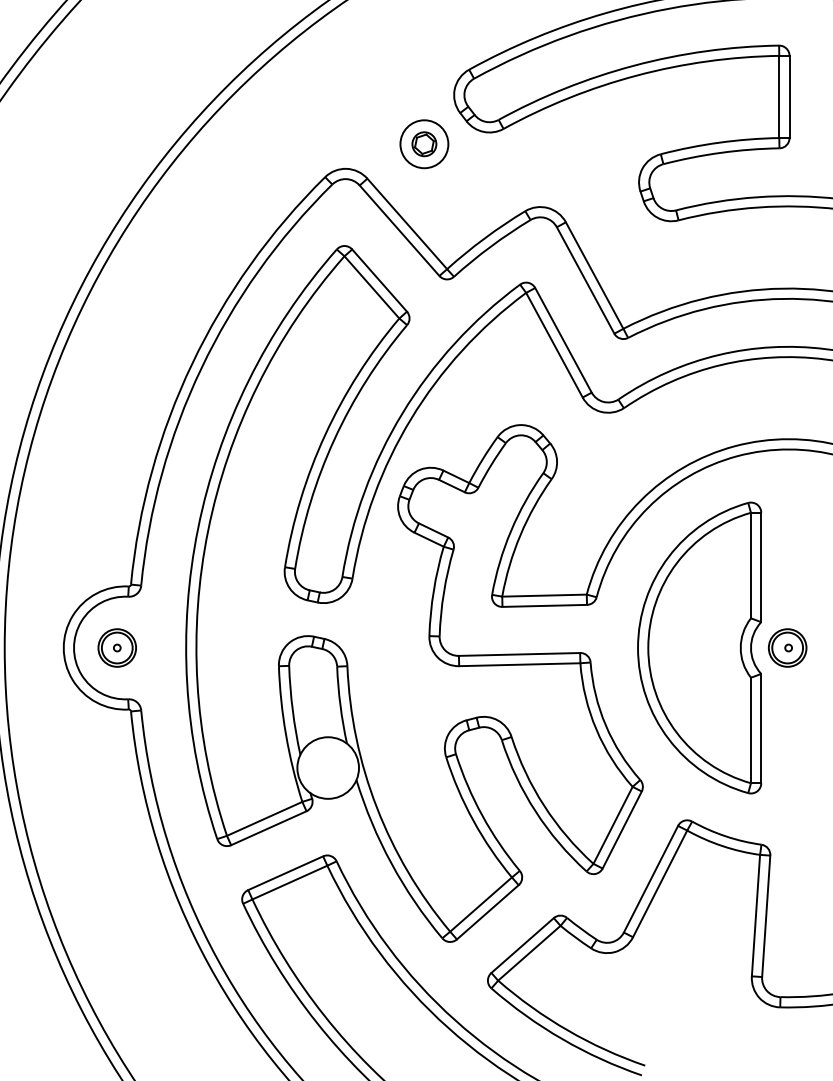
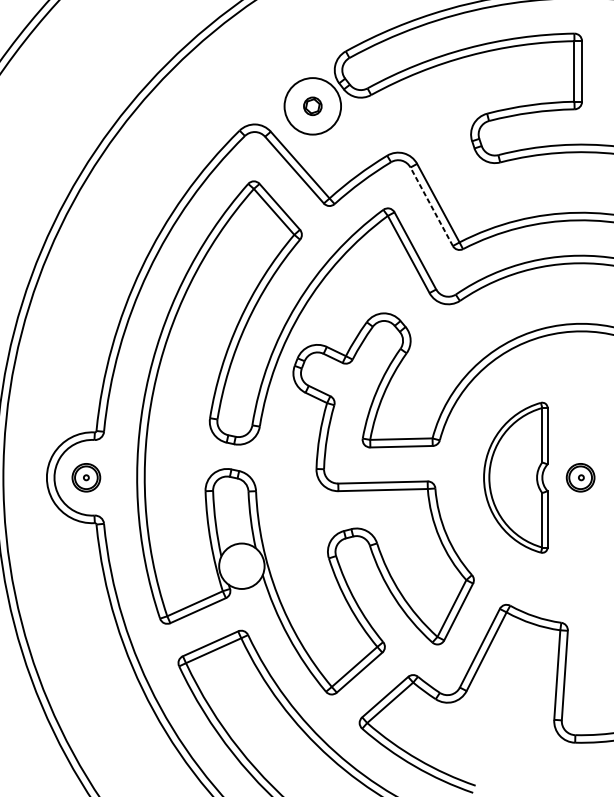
circle: (424, 144) -> (312, 106), size x1.6
line: (585, 280) -> (431, 206), solid -> dashed
part: (699, 647) -> (515, 477), size x0.7

